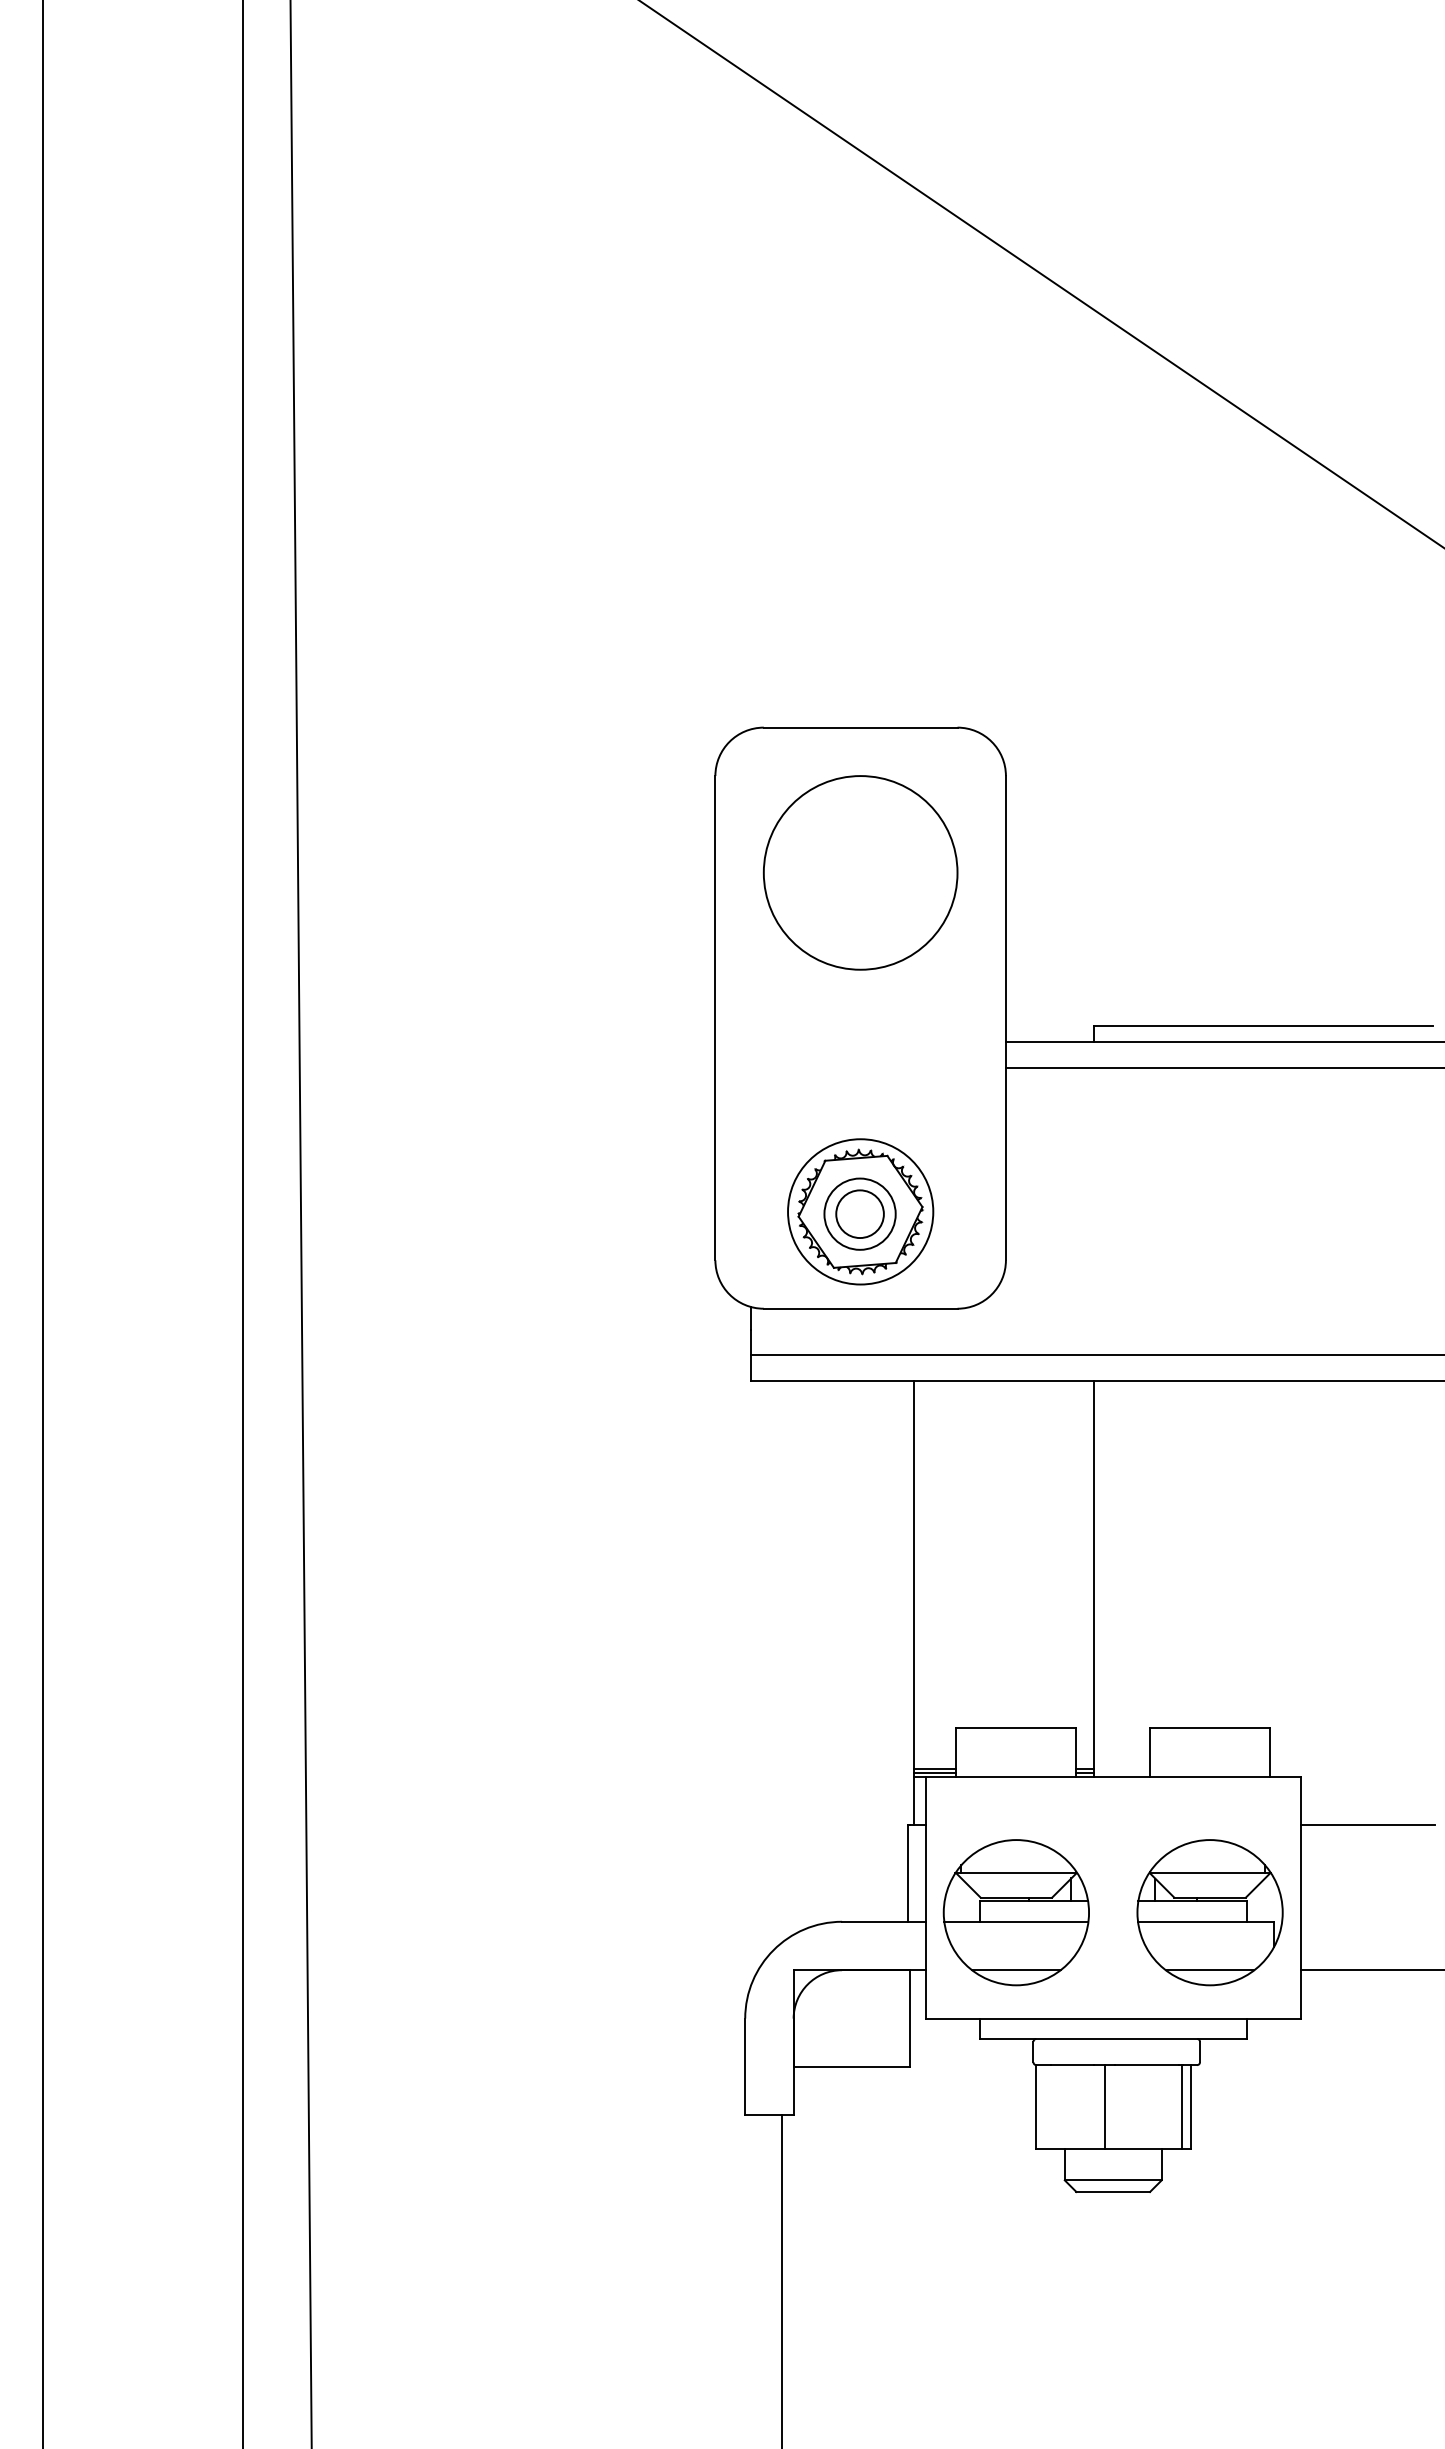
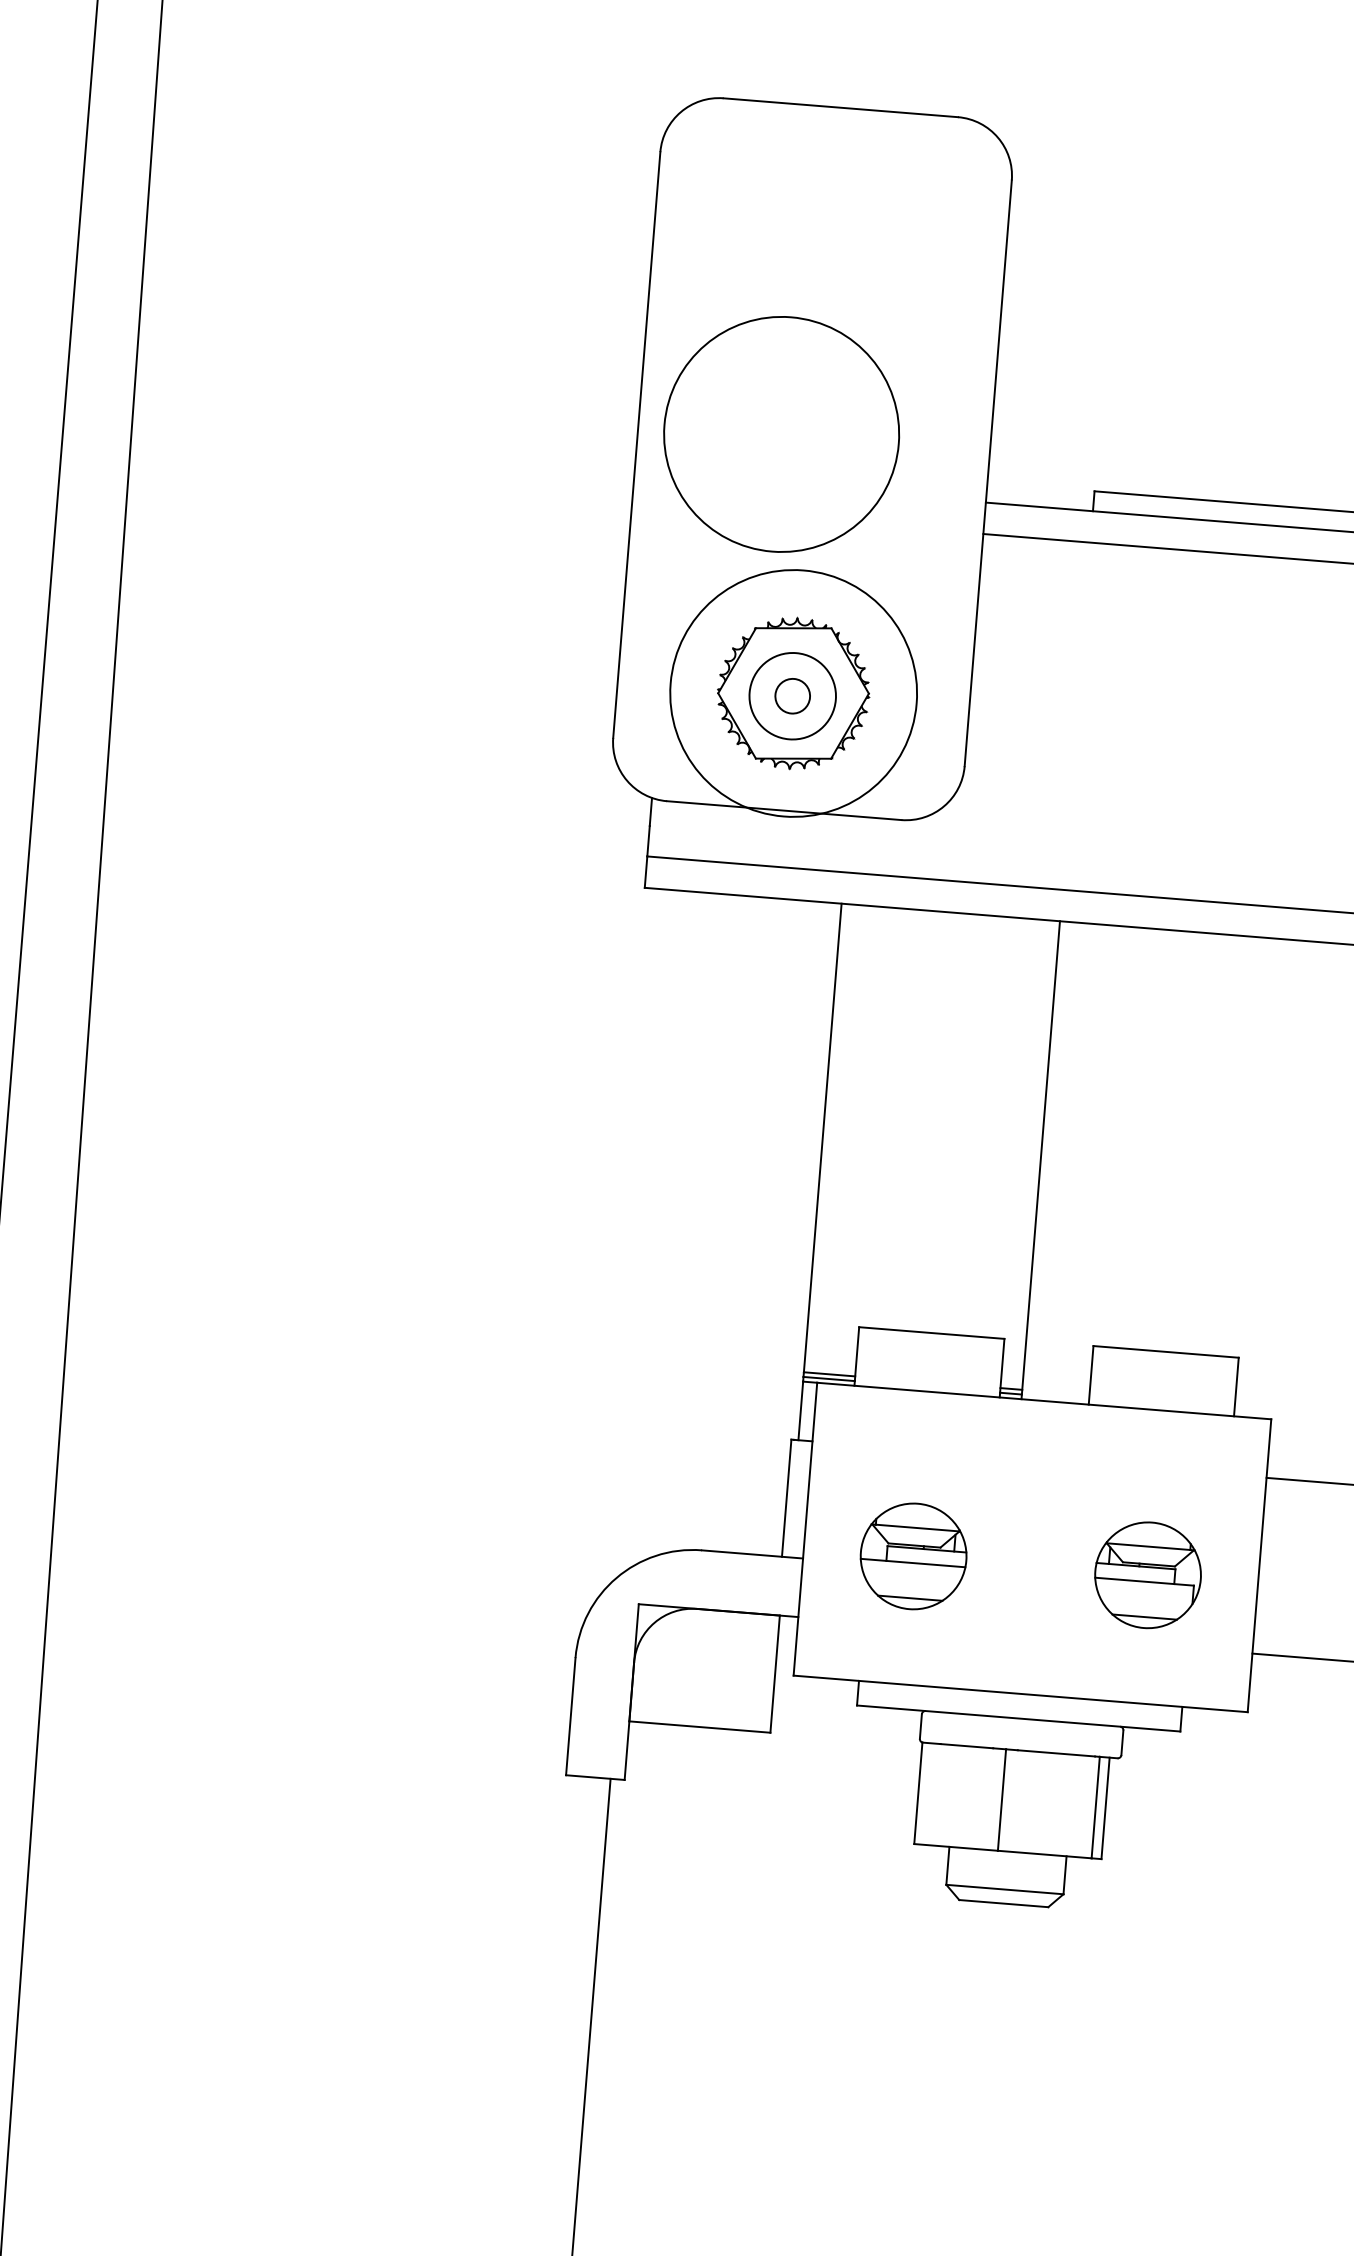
circle: (860, 872) -> (781, 433), moved
circle: (860, 1211) -> (793, 693), size x1.4
circle: (859, 1214) -> (792, 696), size x0.6
part: (1015, 1912) -> (912, 1556), size x0.6
part: (1209, 1912) -> (1147, 1574), size x0.6

